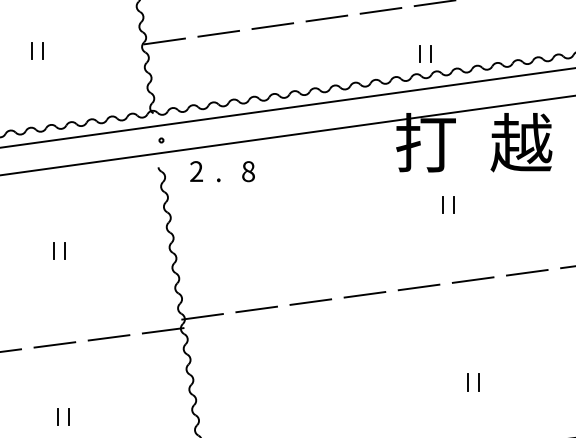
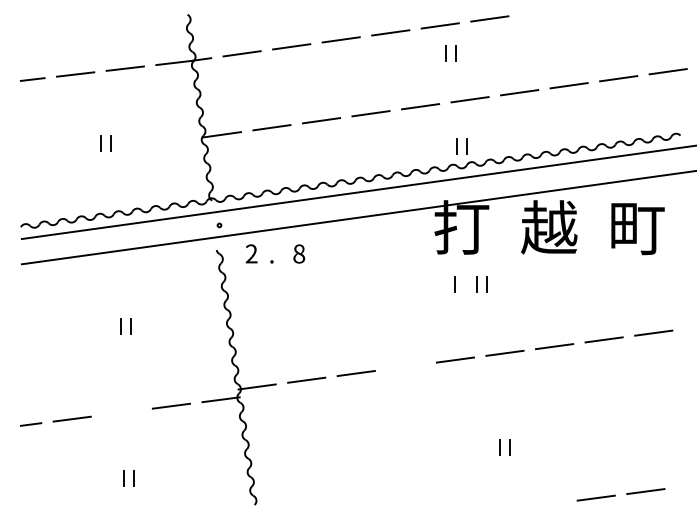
line: (418, 204) -> (454, 284), added
line: (364, 294) -> (405, 366), removed
line: (54, 344) -> (121, 412), removed

